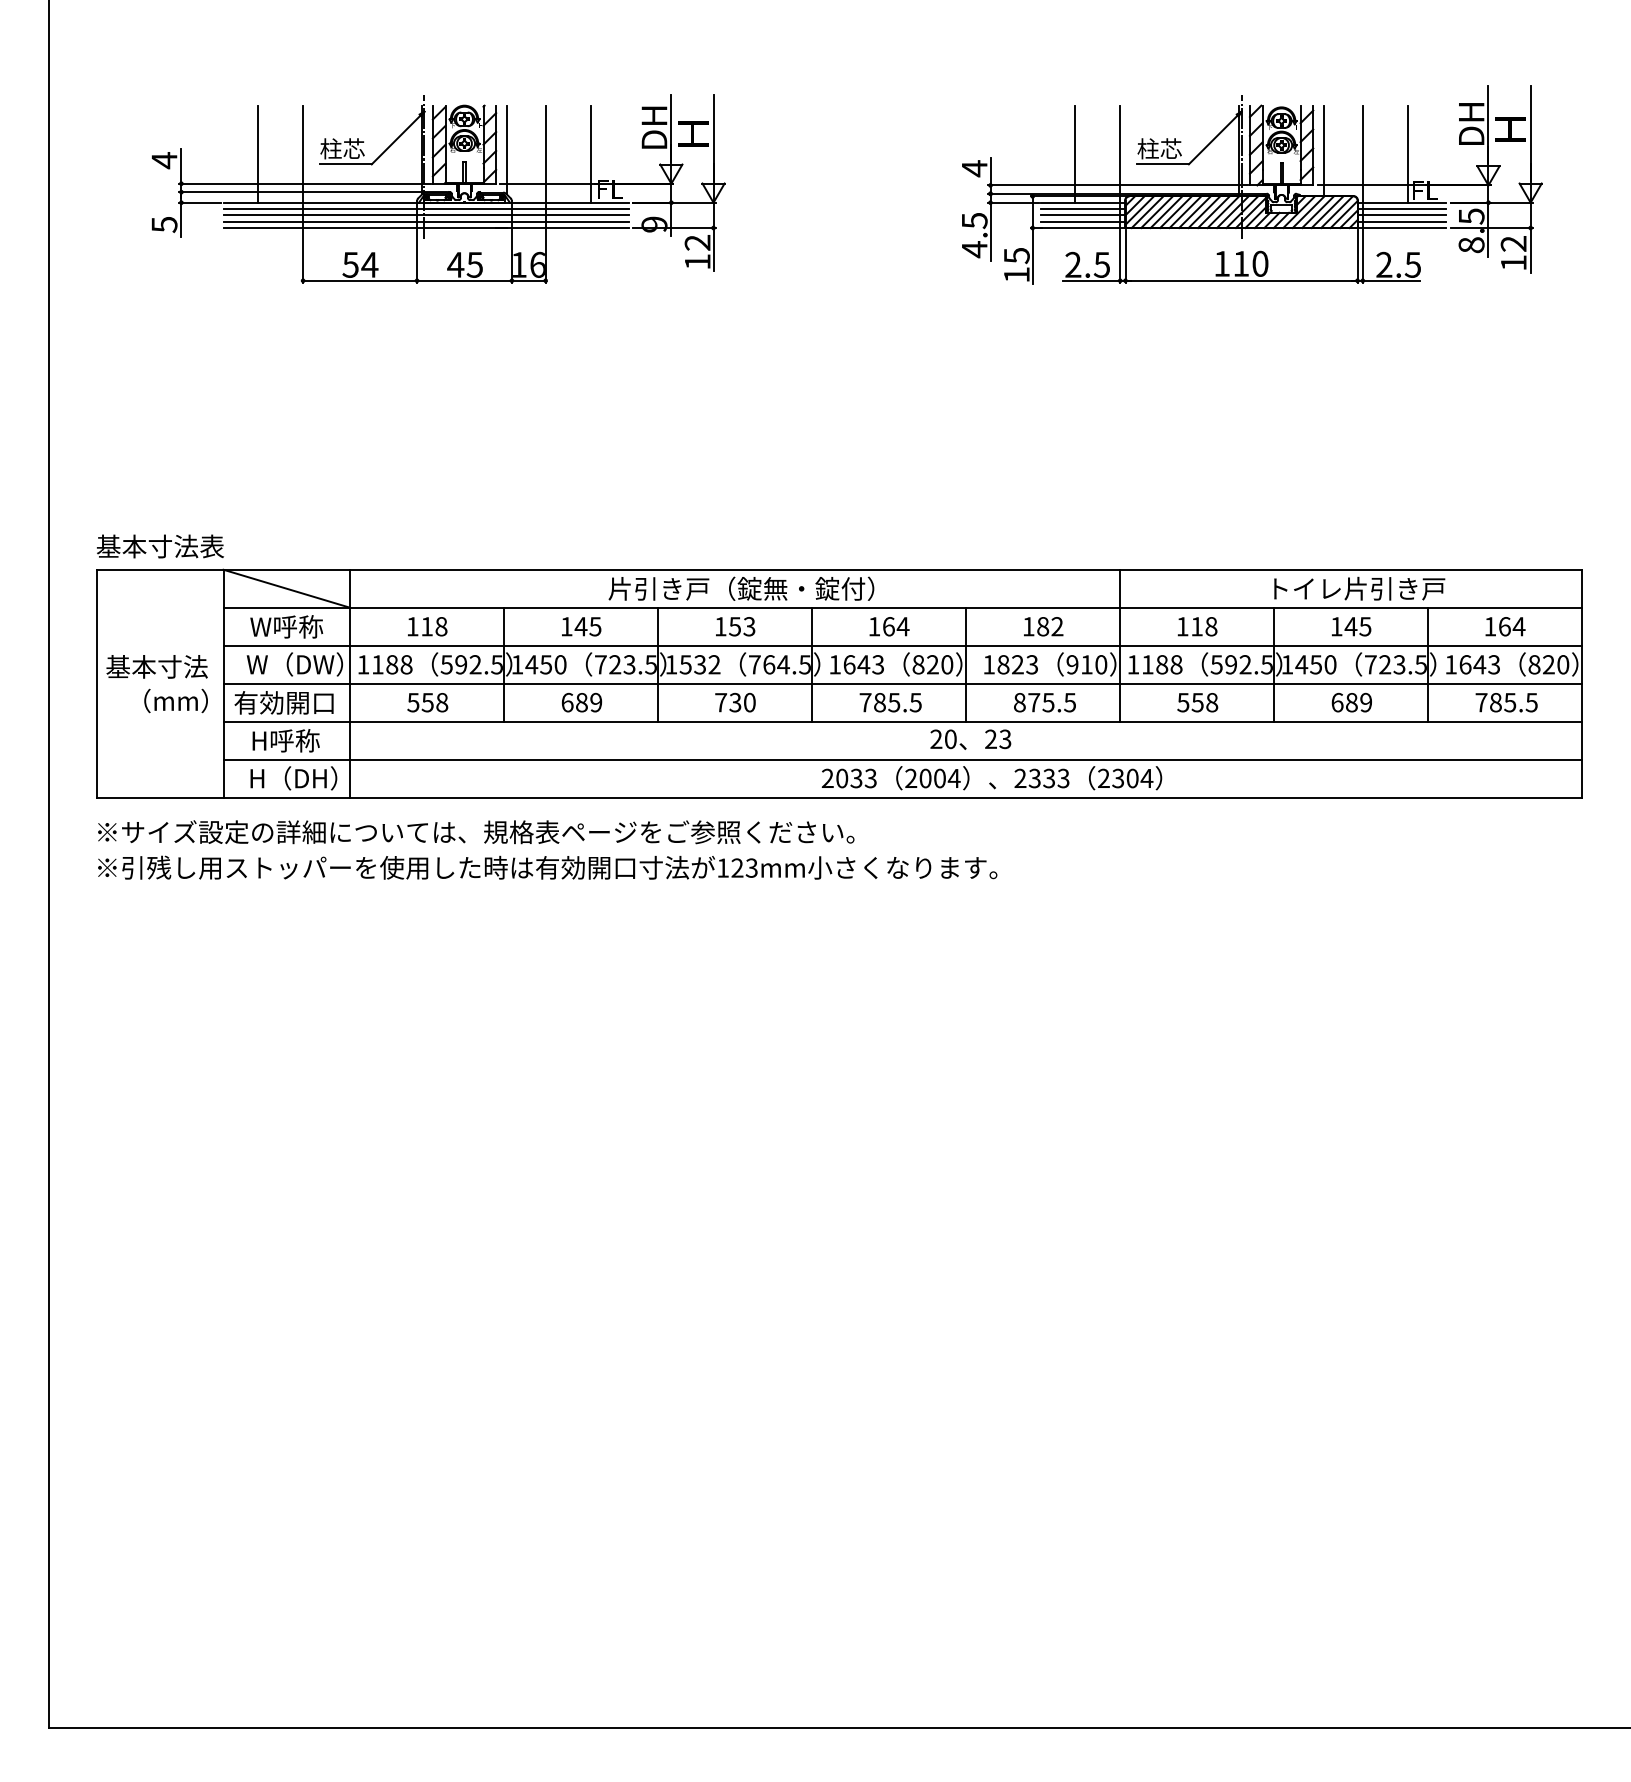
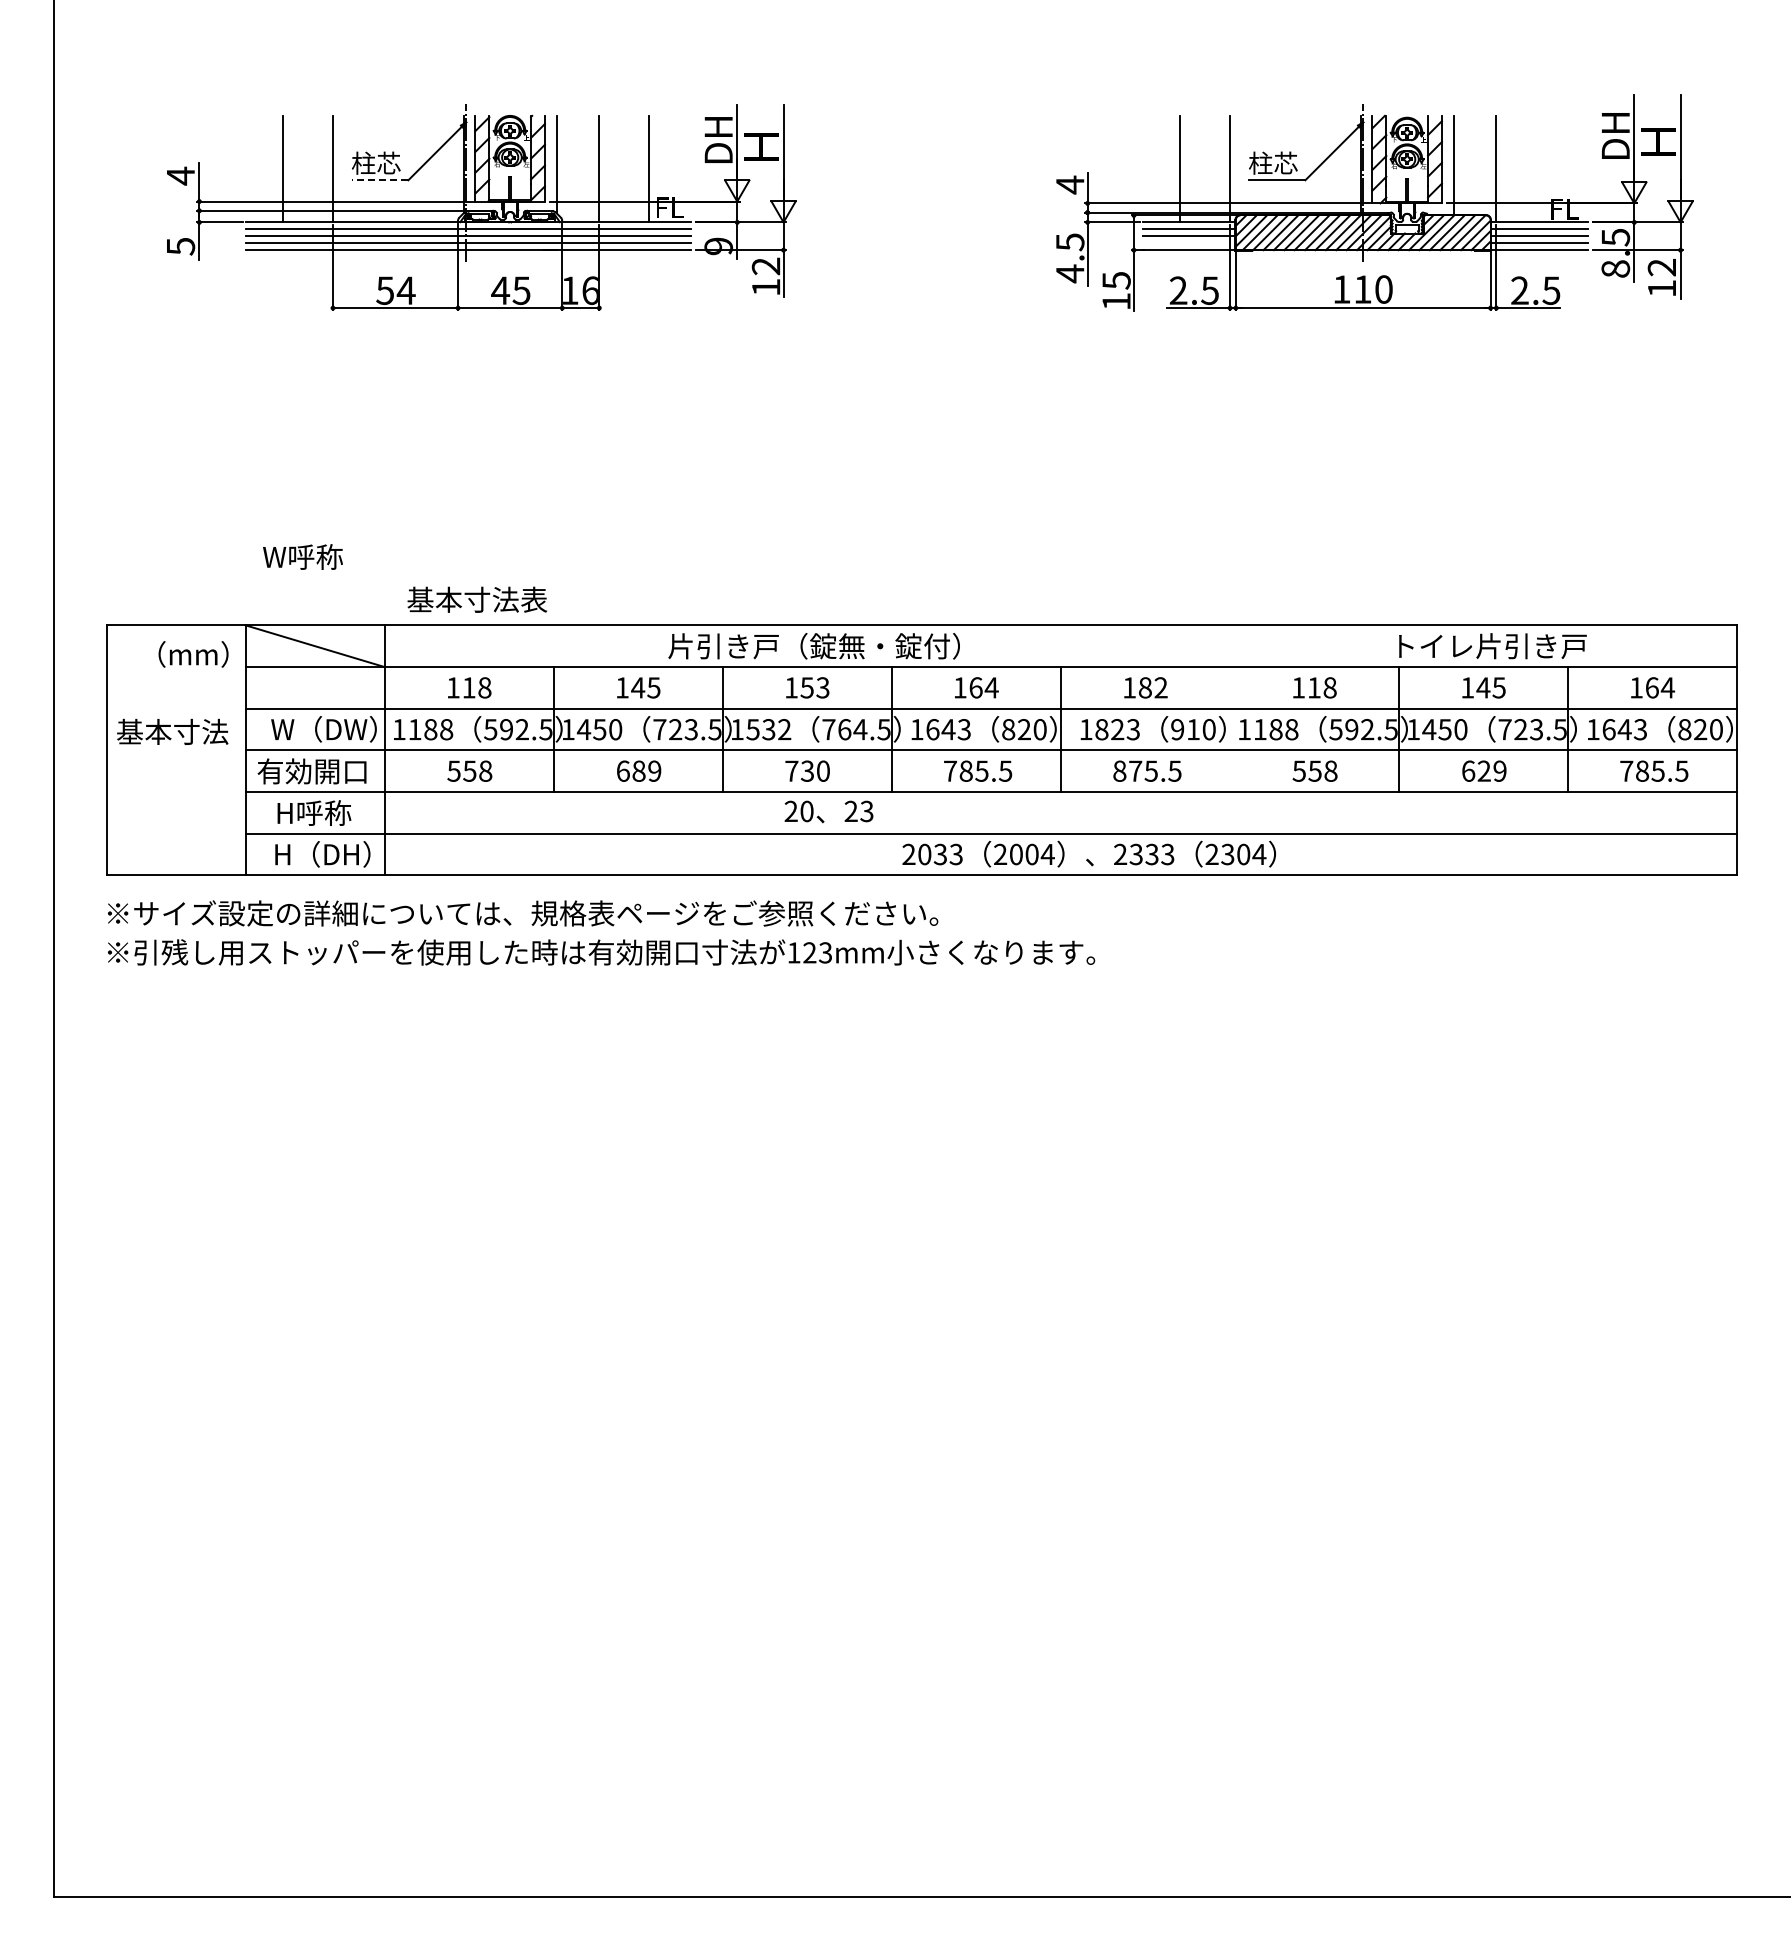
line: (1408, 153) -> (1546, 168), removed
line: (345, 164) -> (379, 180), solid -> dashed
line: (1082, 221) -> (1188, 243), removed
text: (160, 546) -> (477, 599), moved
text: (286, 626) -> (302, 556), moved
line: (1119, 645) -> (1229, 708), removed
text: (176, 701) -> (193, 654), moved
text: (1351, 701) -> (1483, 770), 689 -> 629
text: (970, 739) -> (828, 811), moved

